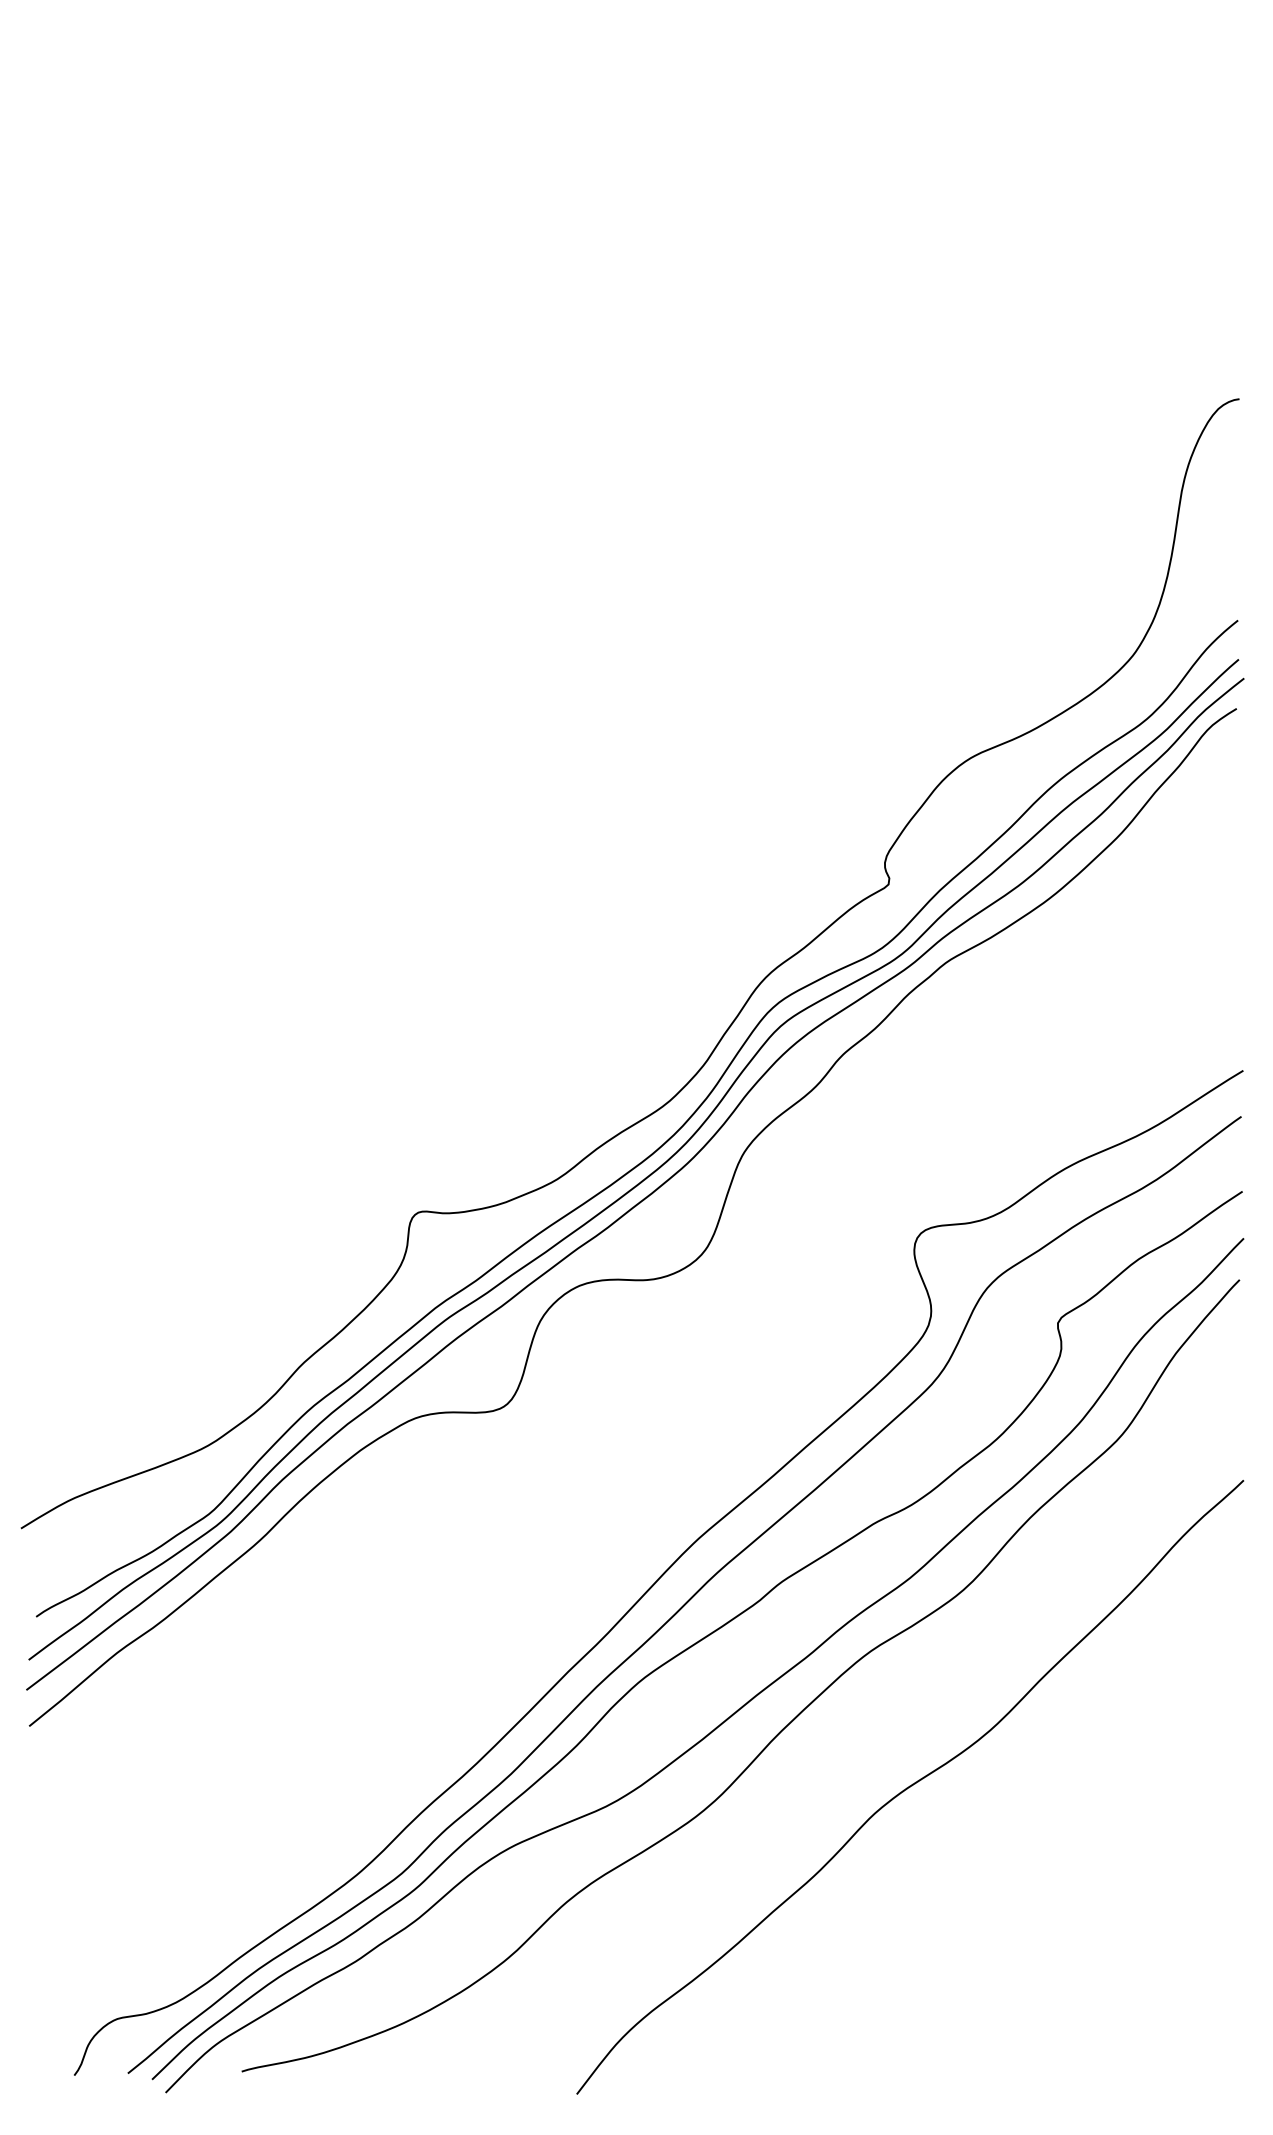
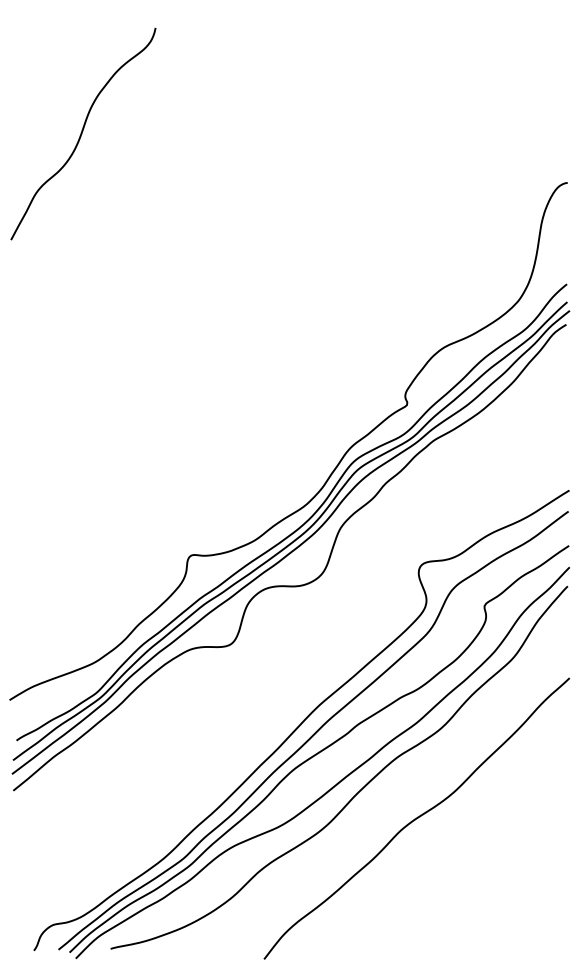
curve: (180, 293) -> (82, 134), added

